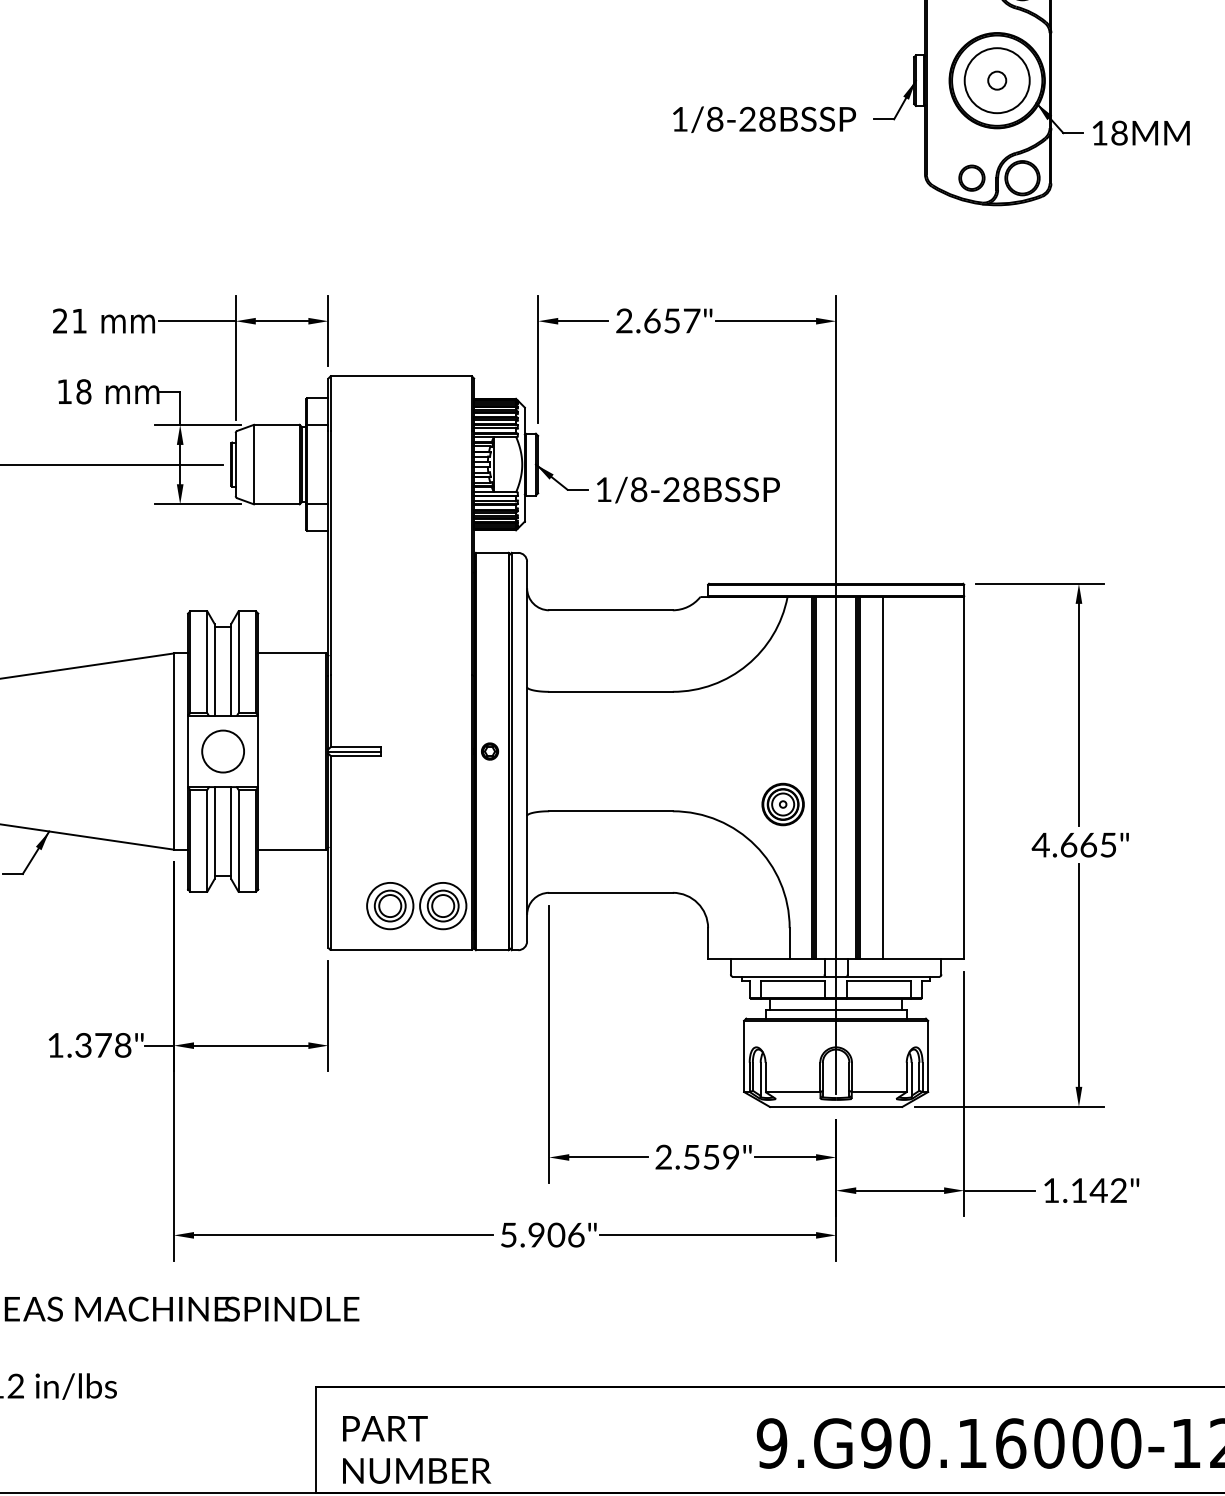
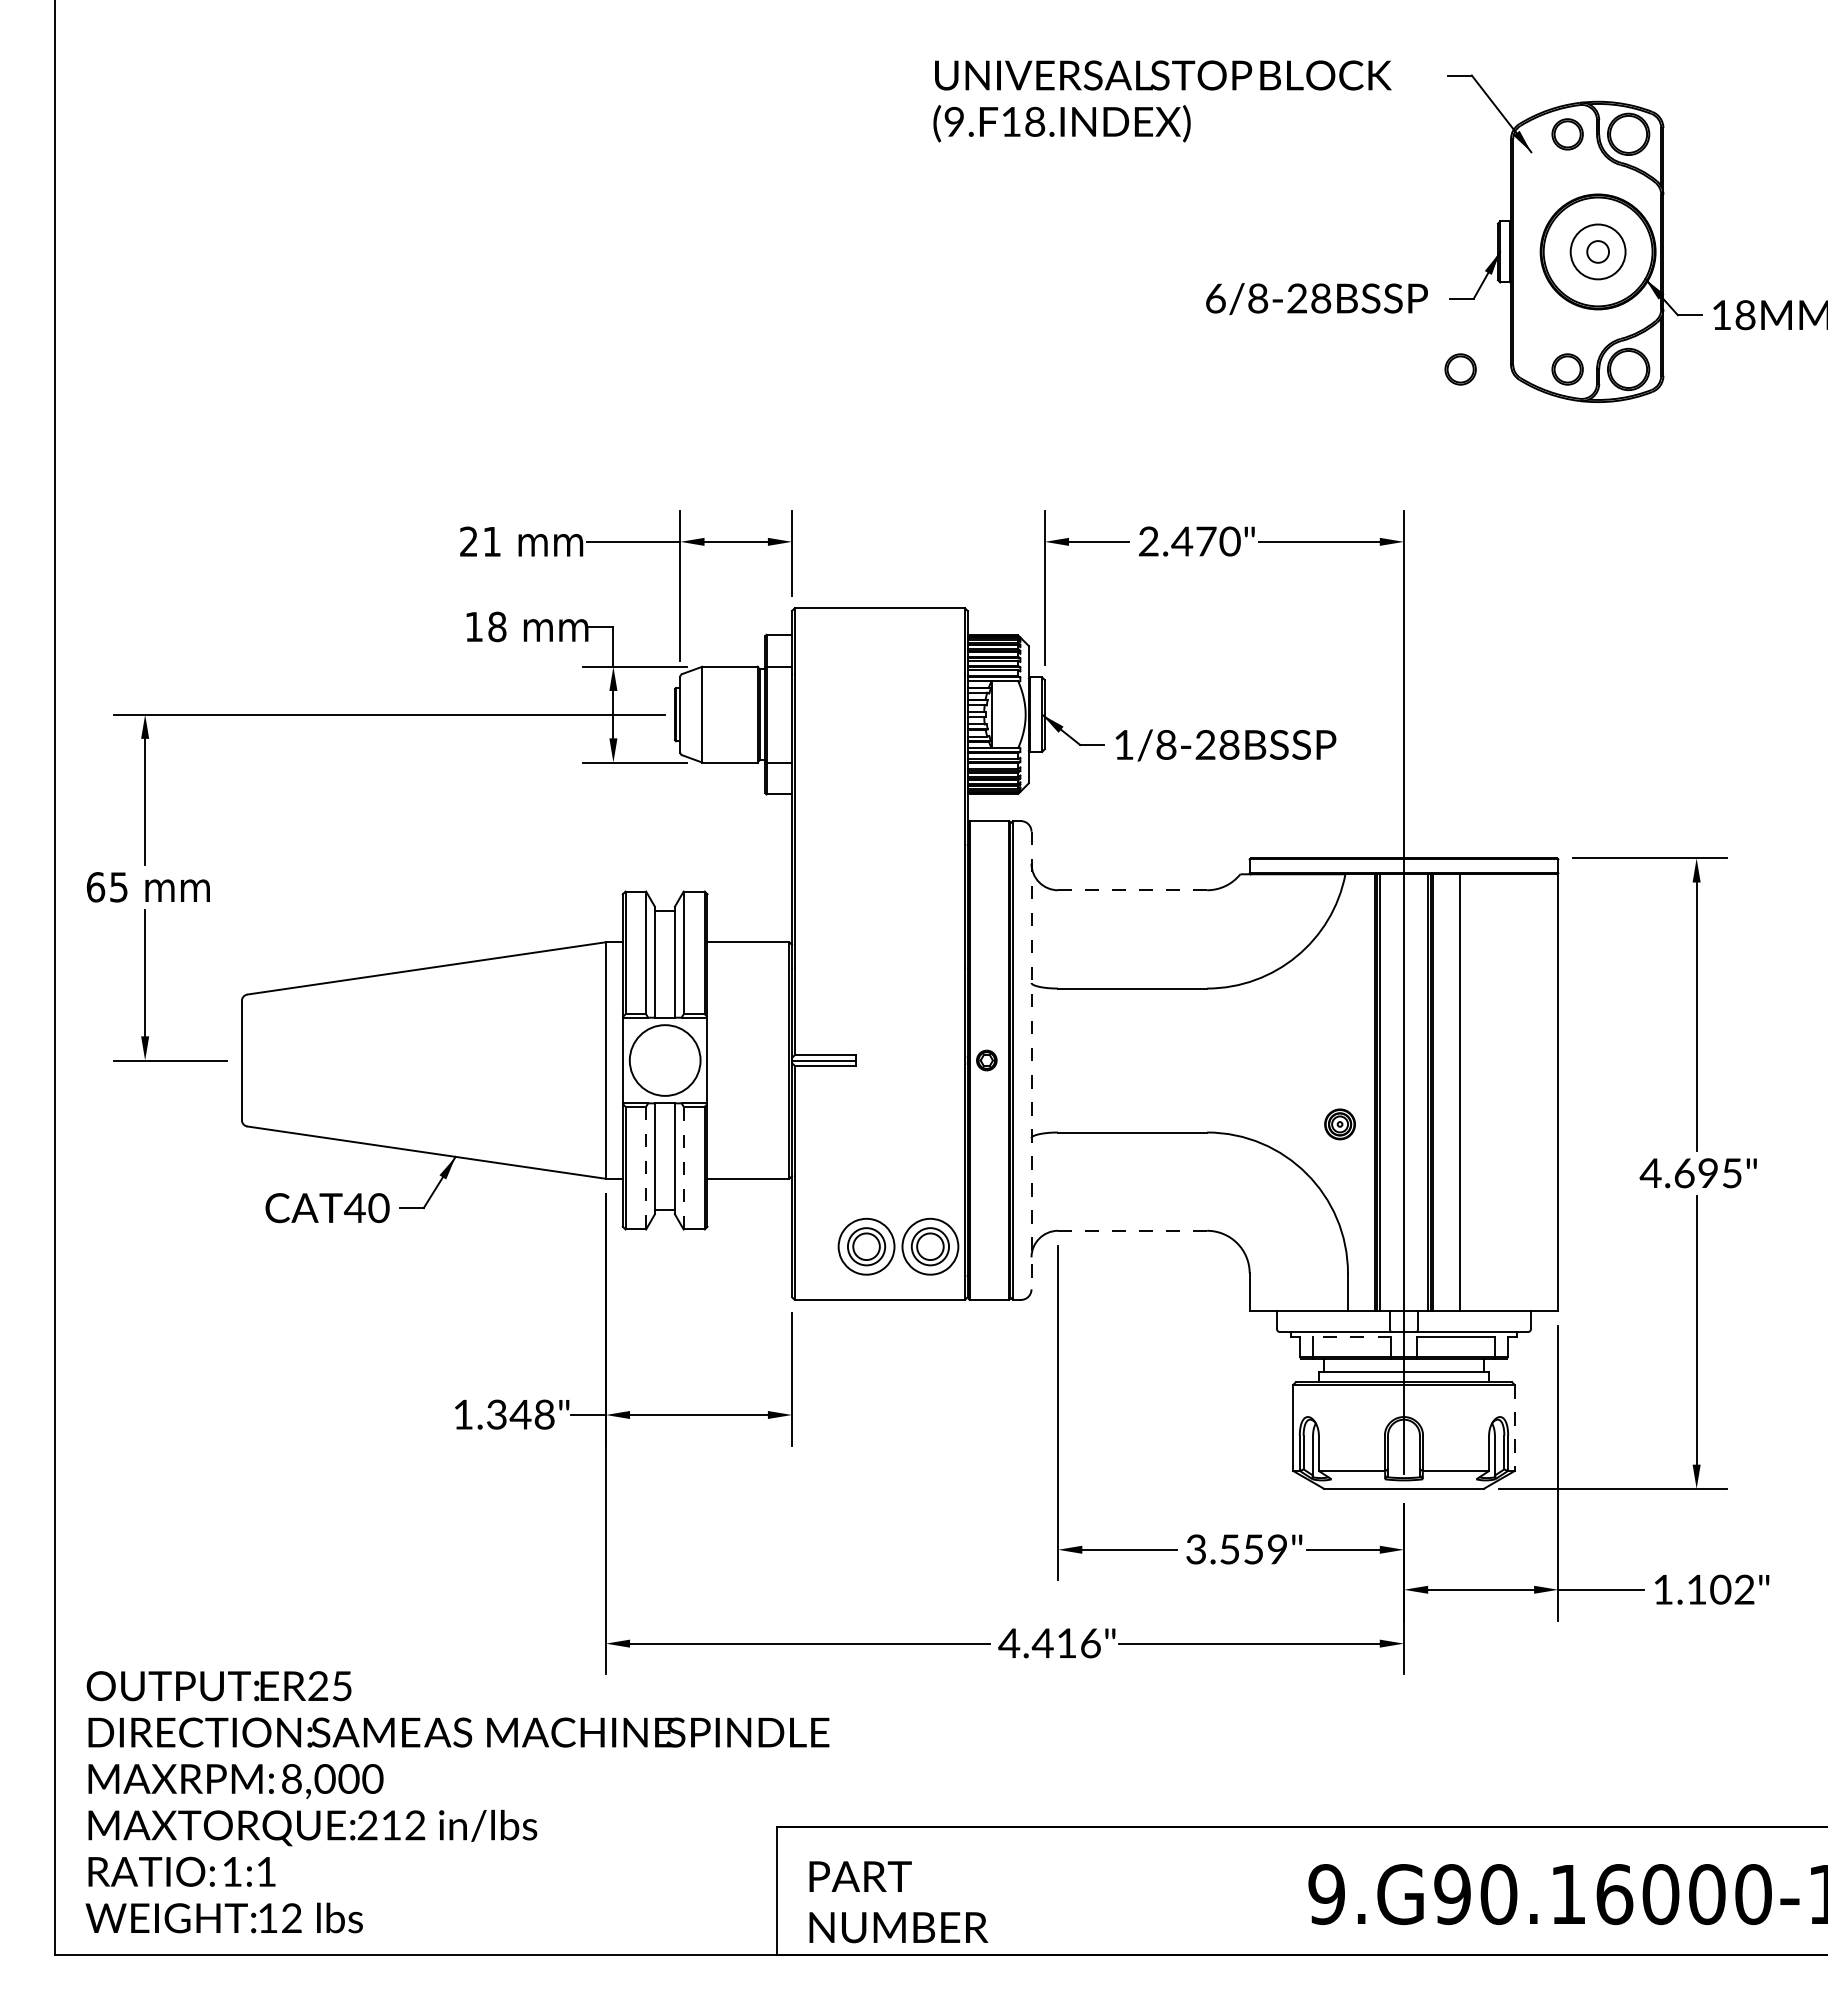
circle: (996, 80) -> (1597, 251), size x0.7
text: (679, 119) -> (1215, 298), 1/8-28 -> 6/8-28
part: (883, 178) -> (1460, 369), added
text: (671, 320) -> (1205, 541), 2.657" -> 2.470"
line: (611, 610) -> (1133, 890), solid -> dashed
circle: (222, 751) -> (664, 1060), size x1.4
line: (527, 751) -> (1031, 1060), solid -> dashed
part: (782, 804) -> (1339, 1124), size x0.6
line: (238, 840) -> (683, 1167), solid -> dashed
line: (207, 841) -> (646, 1168), solid -> dashed
text: (1088, 845) -> (1708, 1173), 4.665" -> 4.695"
line: (611, 892) -> (1133, 1230), solid -> dashed
line: (793, 981) -> (1352, 1337), solid -> dashed
text: (103, 1045) -> (520, 1414), 1.378" -> 1.348"
line: (927, 1056) -> (1514, 1428), solid -> dashed
text: (663, 1158) -> (1195, 1550), 2.559" -> 3.559"
text: (1098, 1190) -> (1720, 1589), 1.142" -> 1.102"
text: (532, 1235) -> (1037, 1643), 5.906" -> 4.416"

